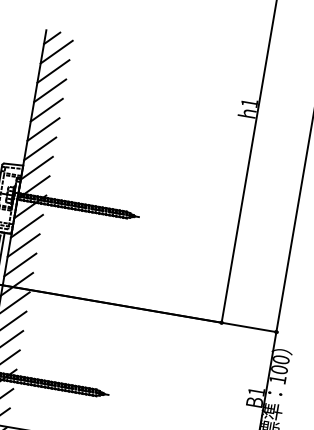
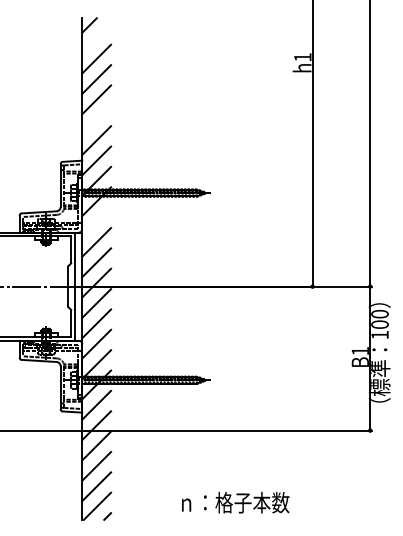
line: (56, 51) -> (96, 38), removed
line: (43, 128) -> (96, 119), removed
line: (26, 225) -> (96, 221), removed

